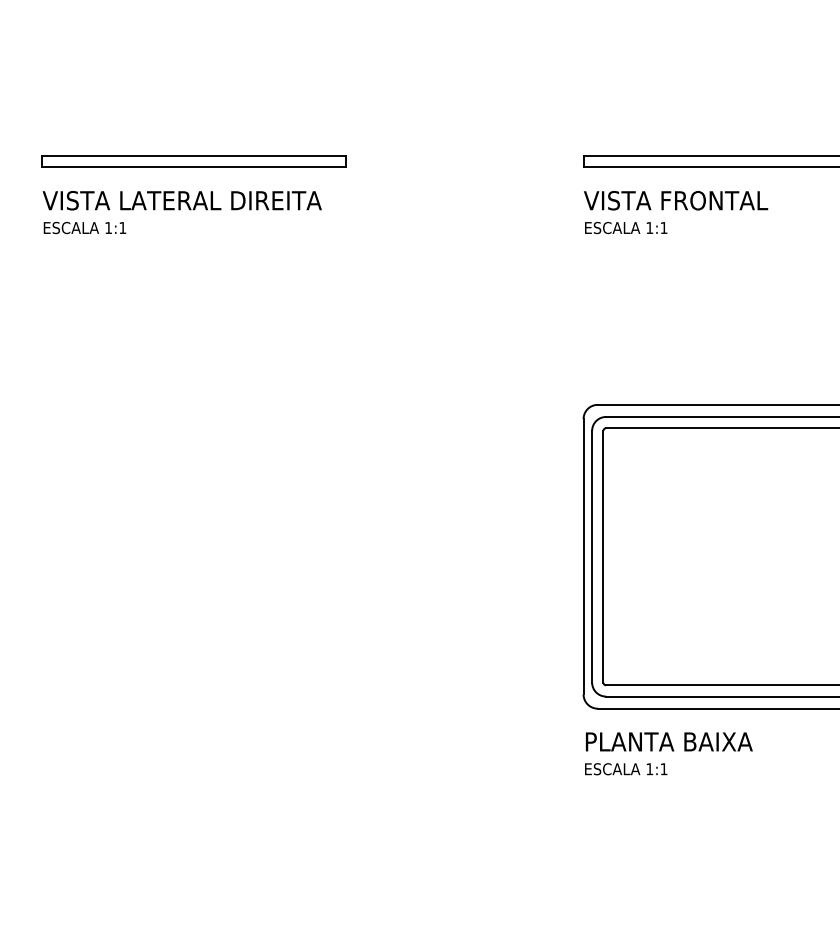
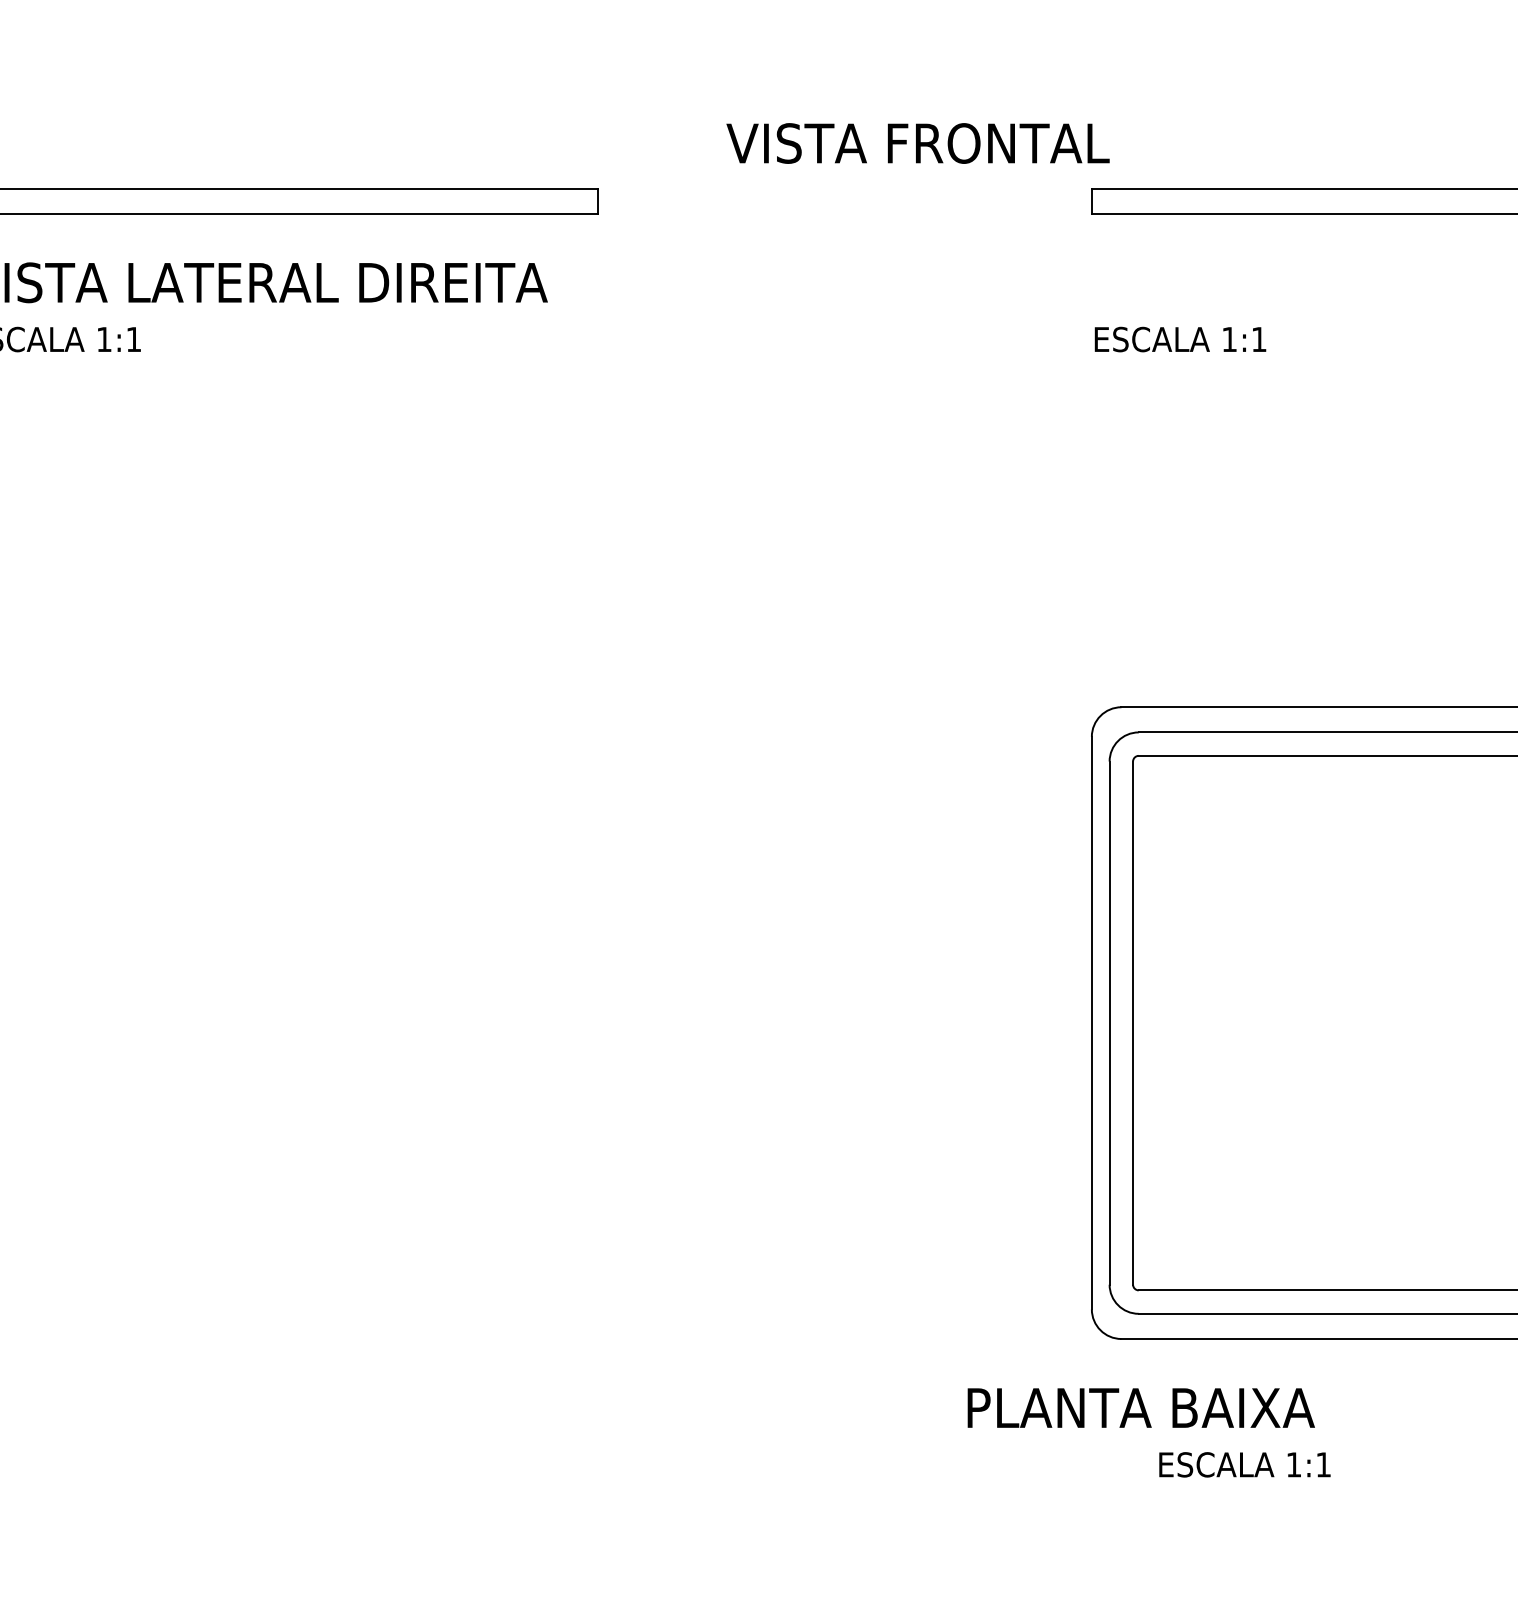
text: (676, 200) -> (919, 143), moved
text: (669, 741) -> (1141, 1407), moved
text: (626, 769) -> (1245, 1465), moved

